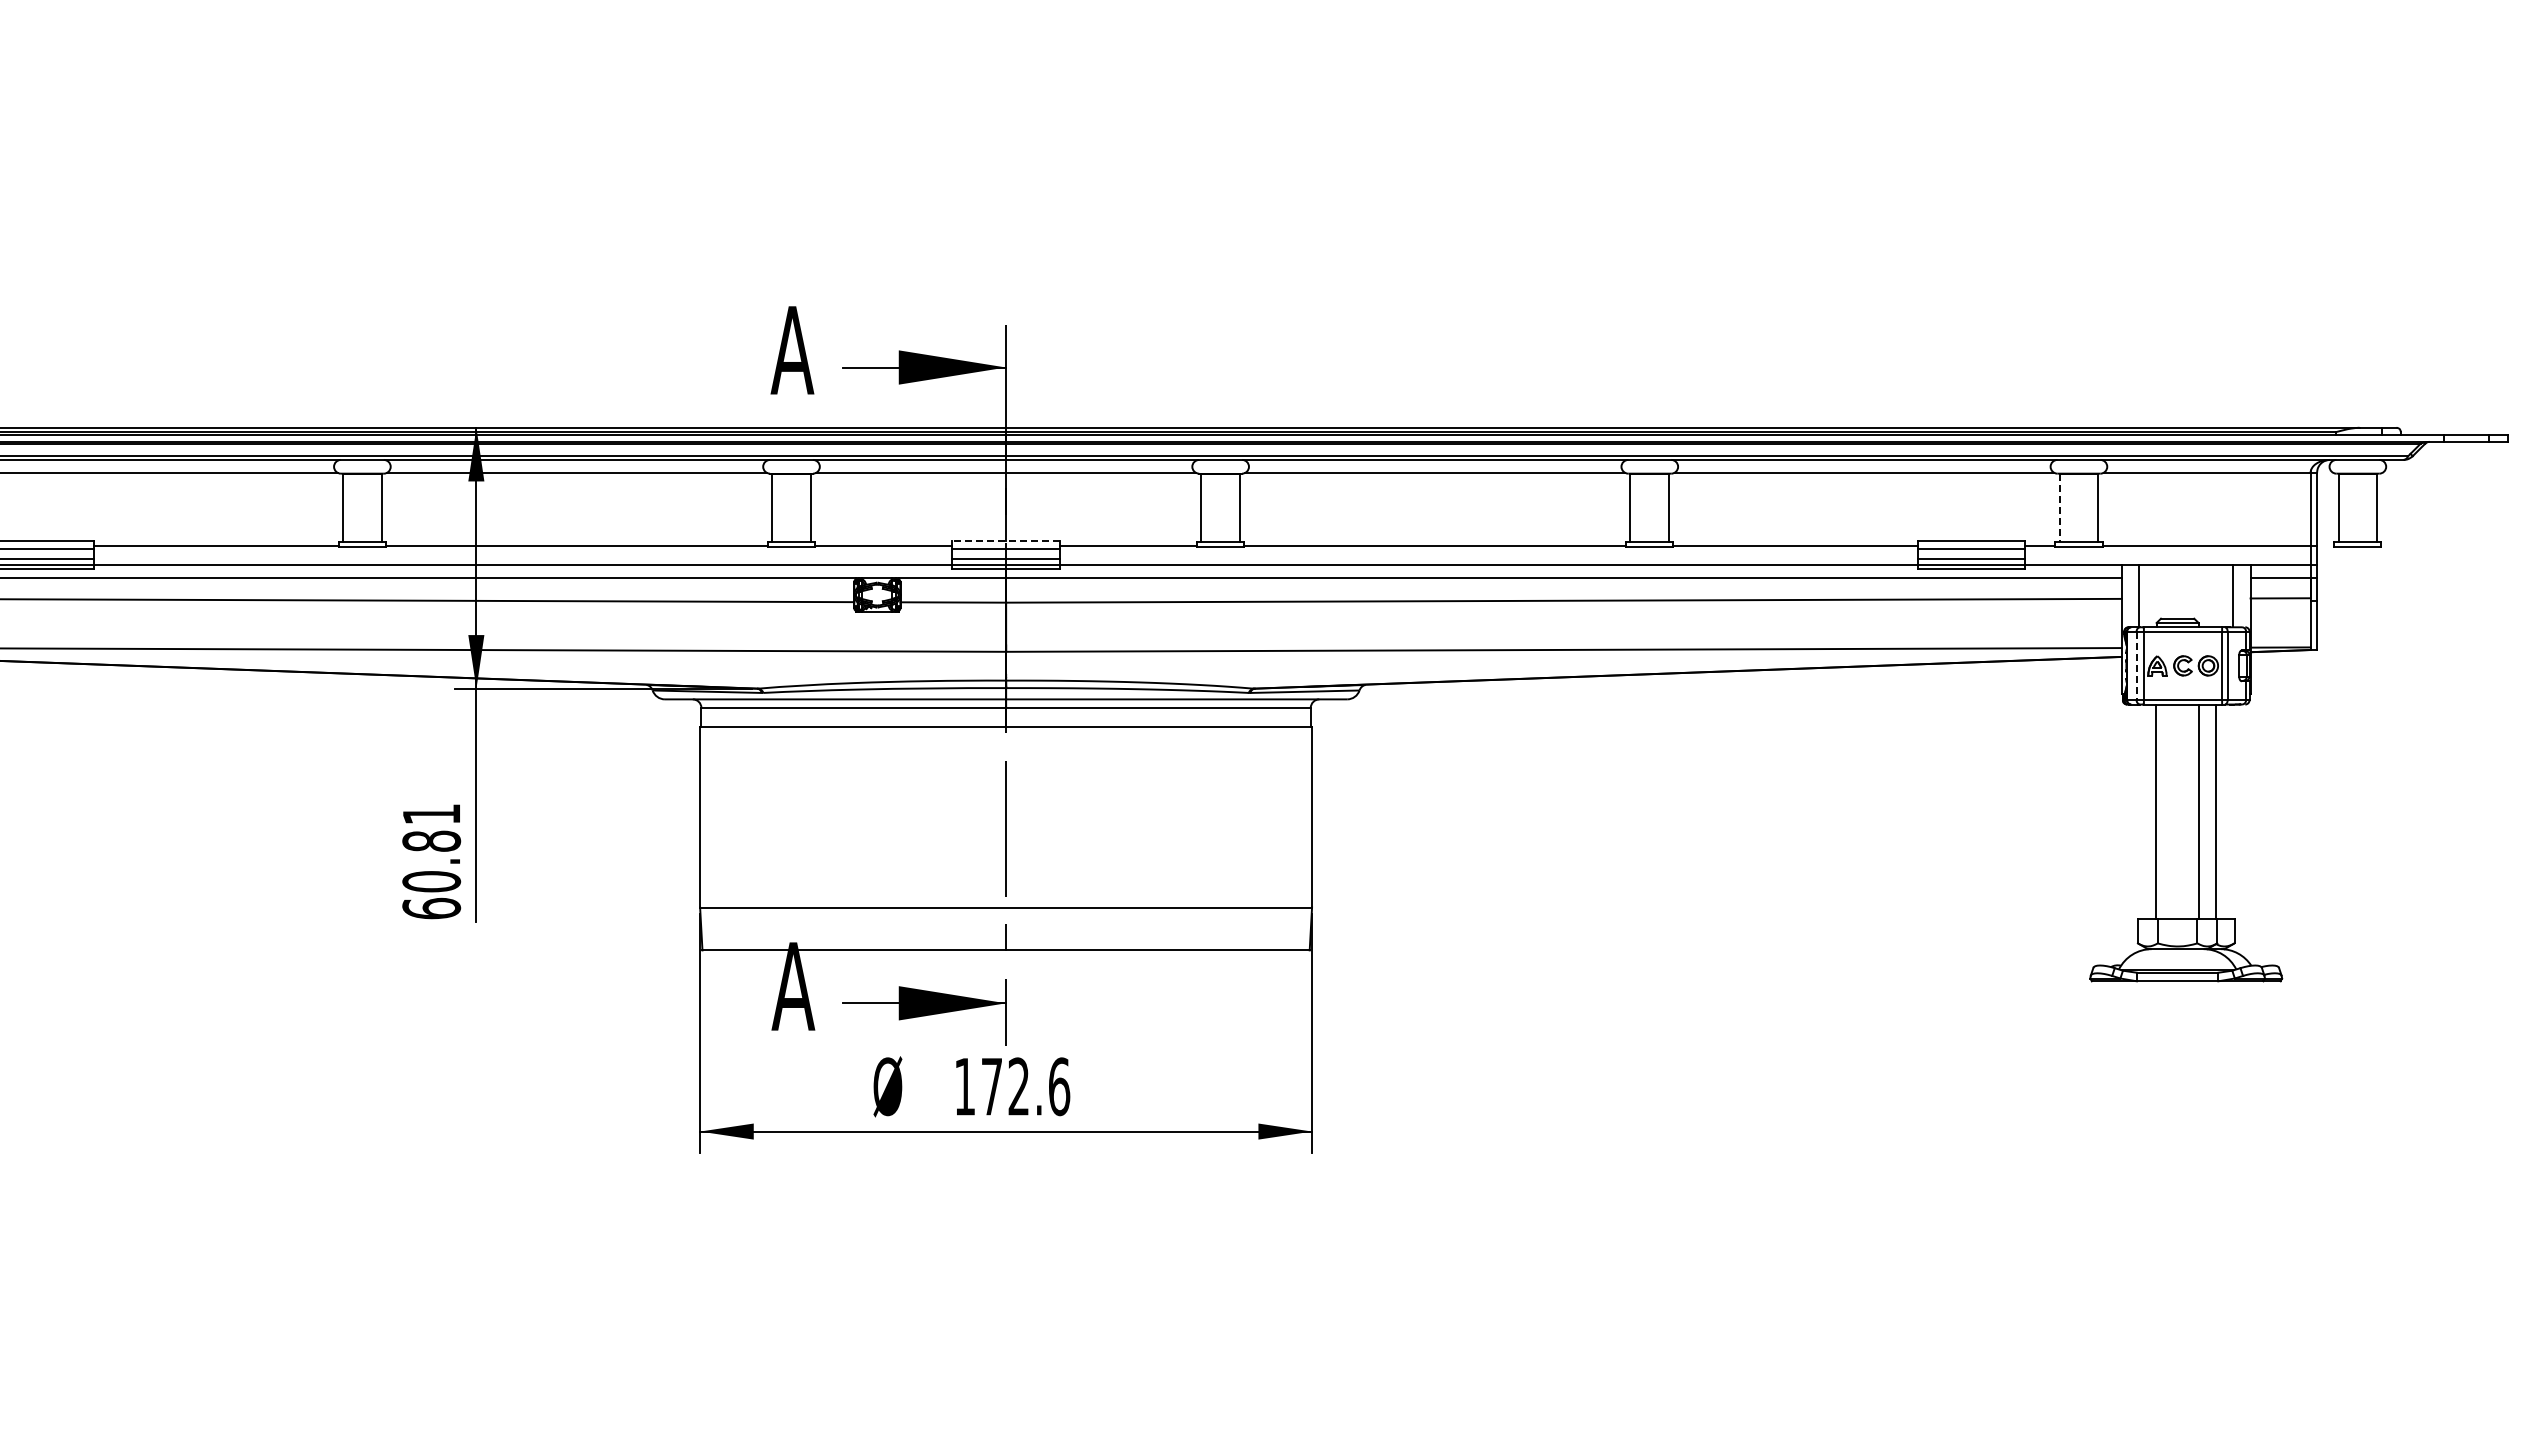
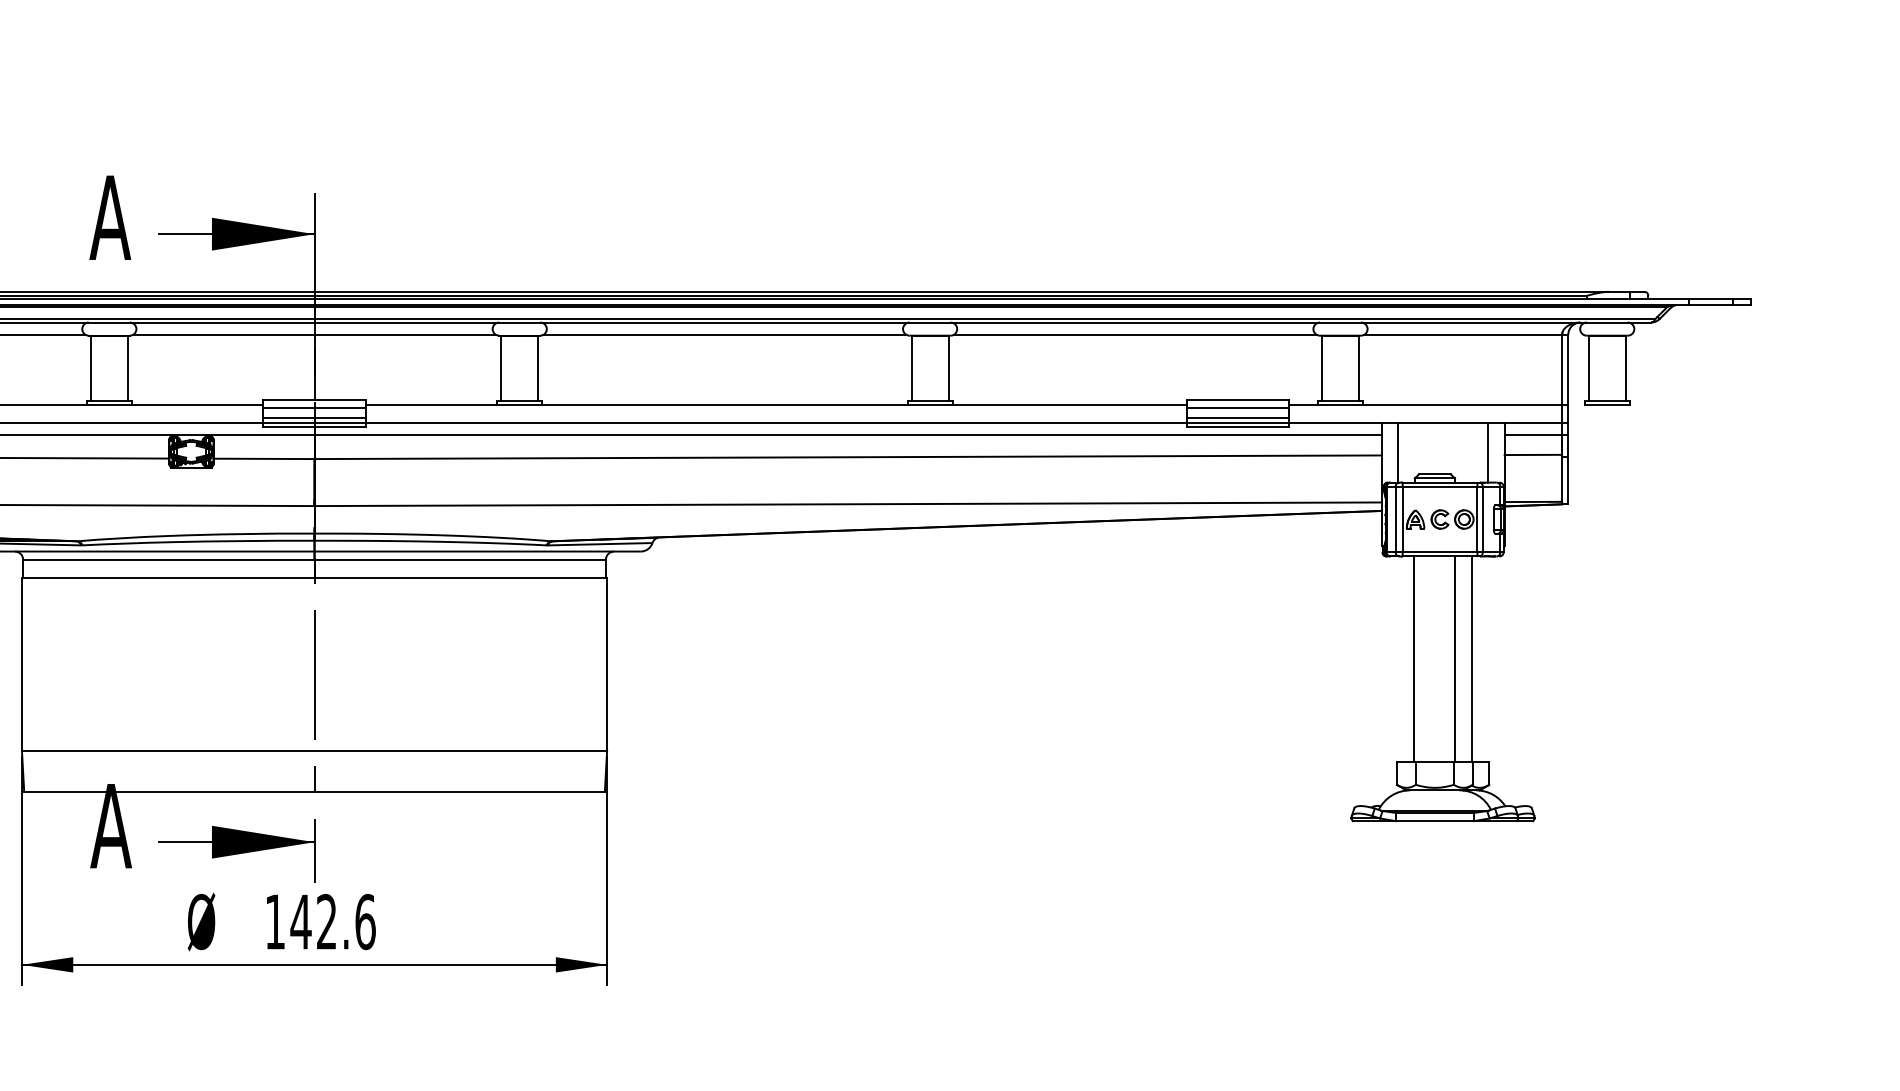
line: (2059, 508) -> (1321, 369), dashed -> solid
line: (1006, 540) -> (314, 399), dashed -> solid
line: (2136, 666) -> (1395, 520), dashed -> solid
text: (991, 1086) -> (300, 921), 172.6 -> 142.6

